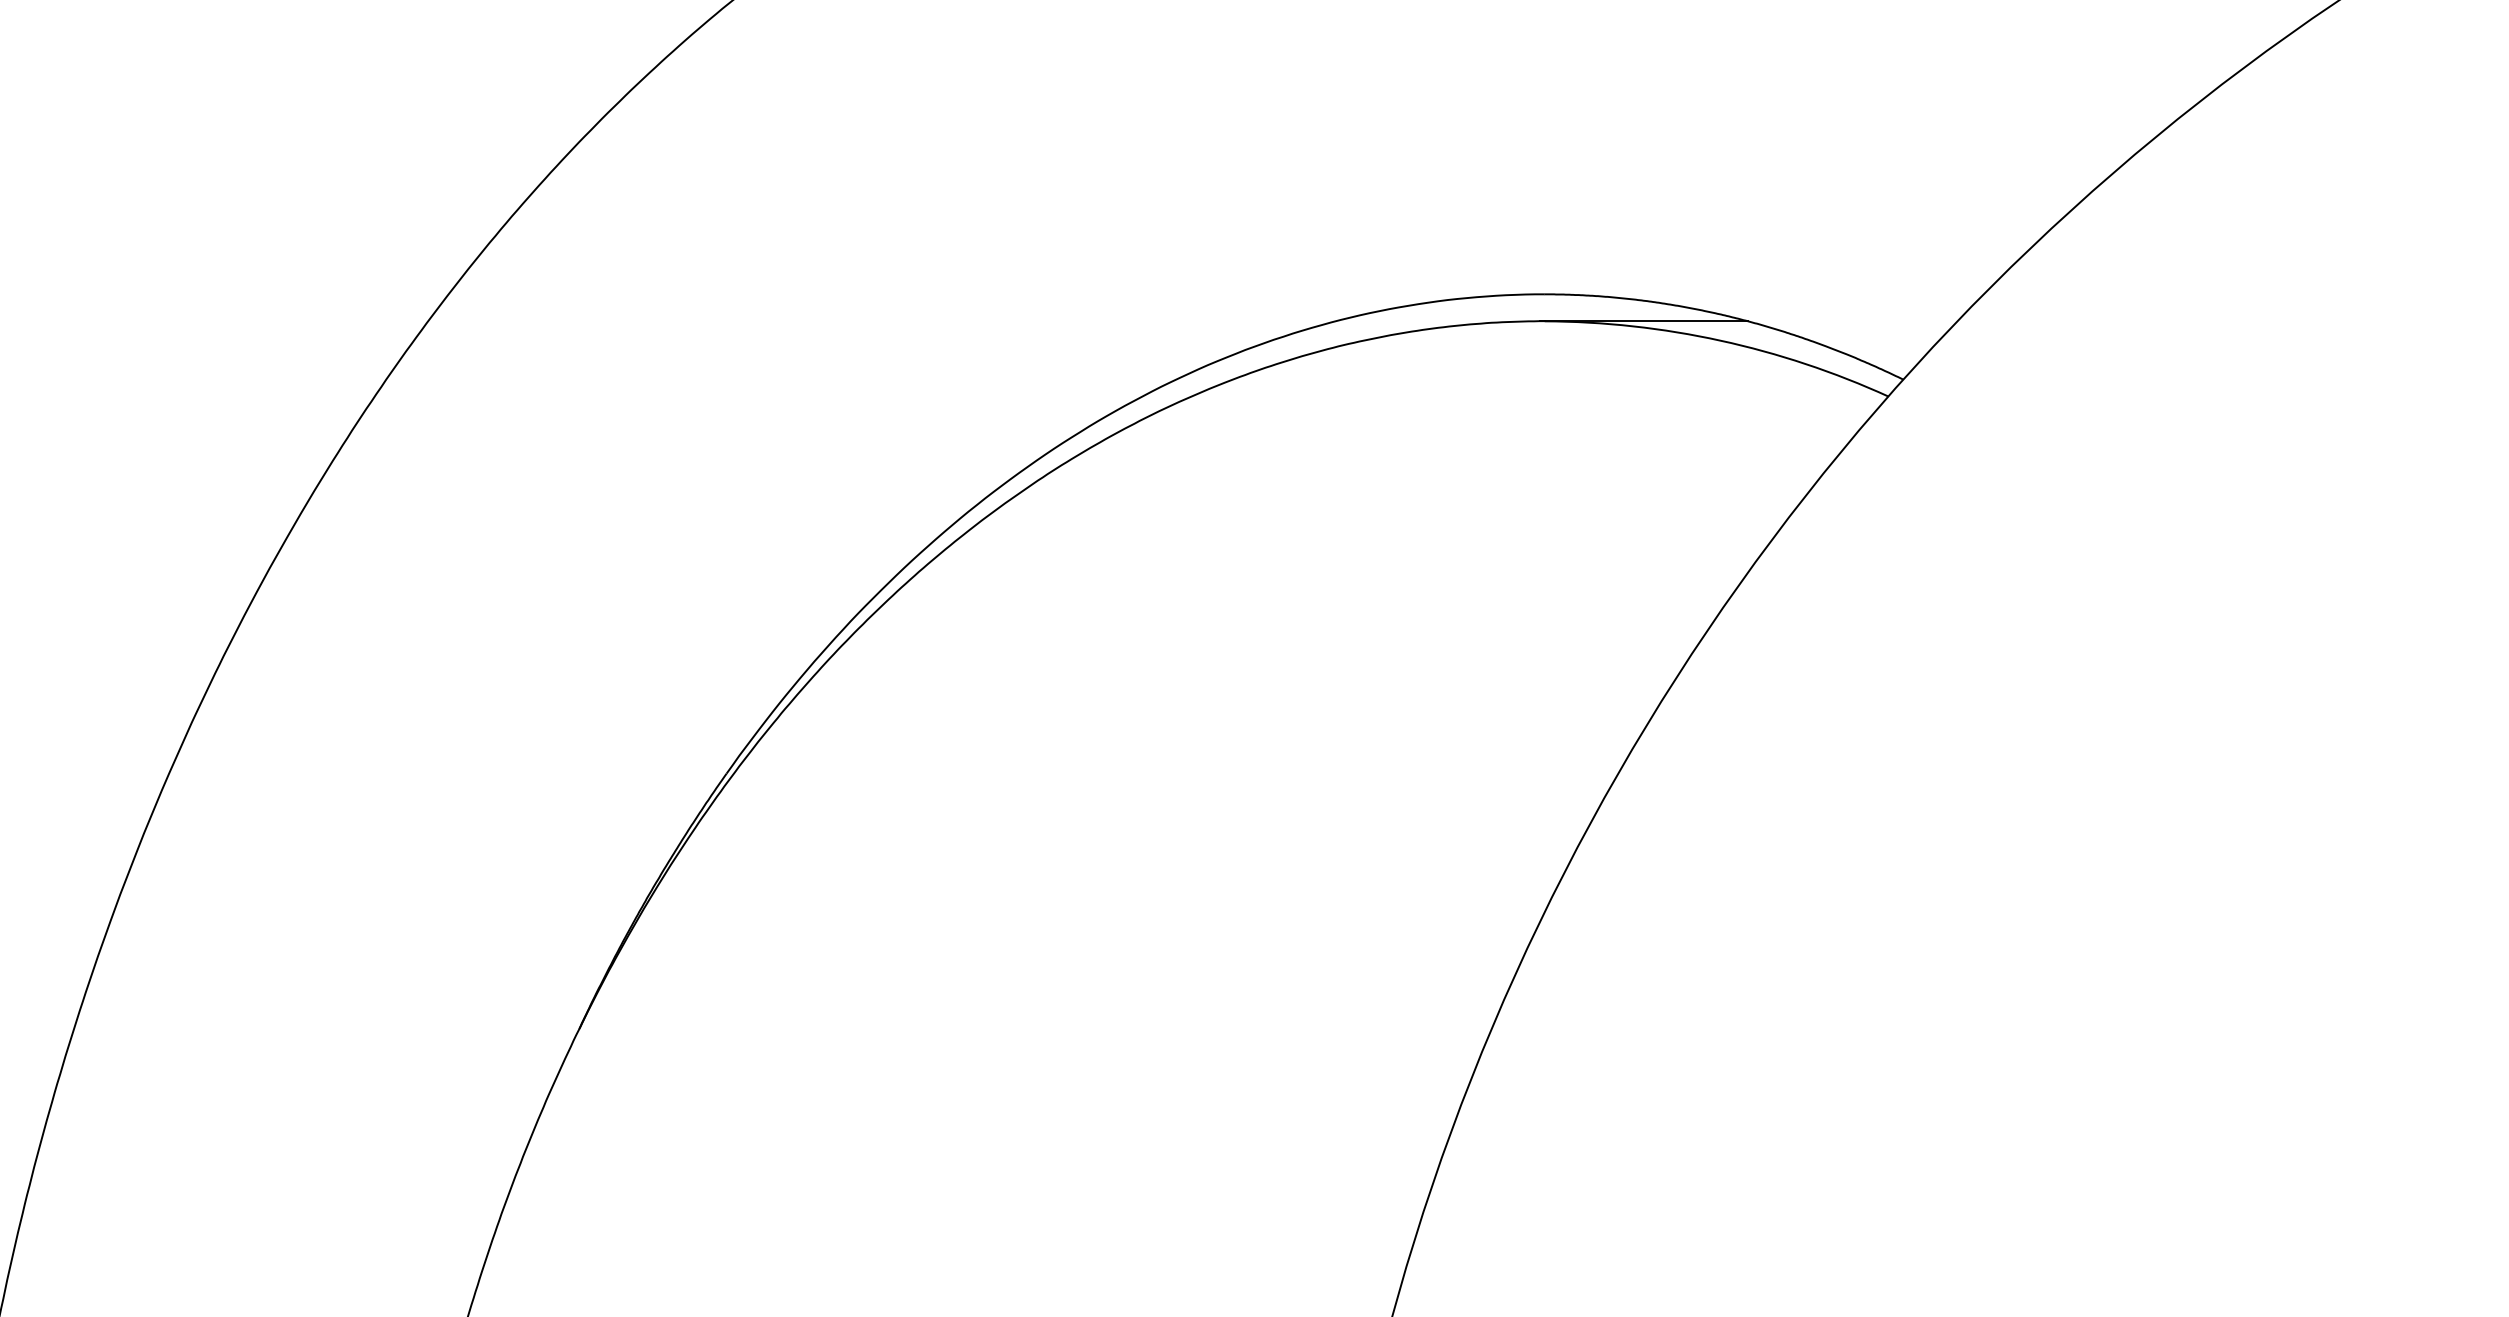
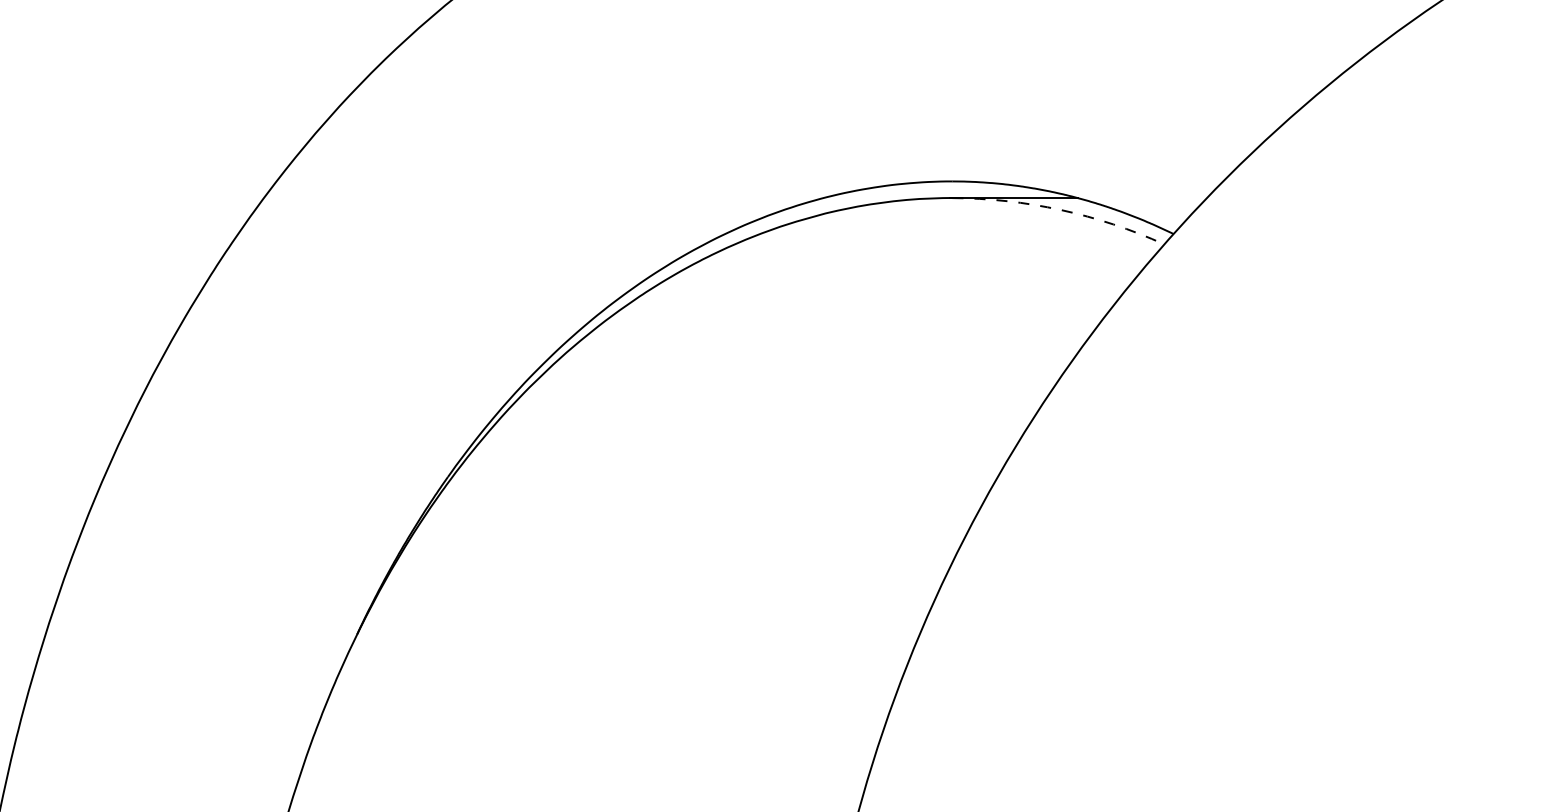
arc: (1719, 341) -> (1060, 210), solid -> dashed

